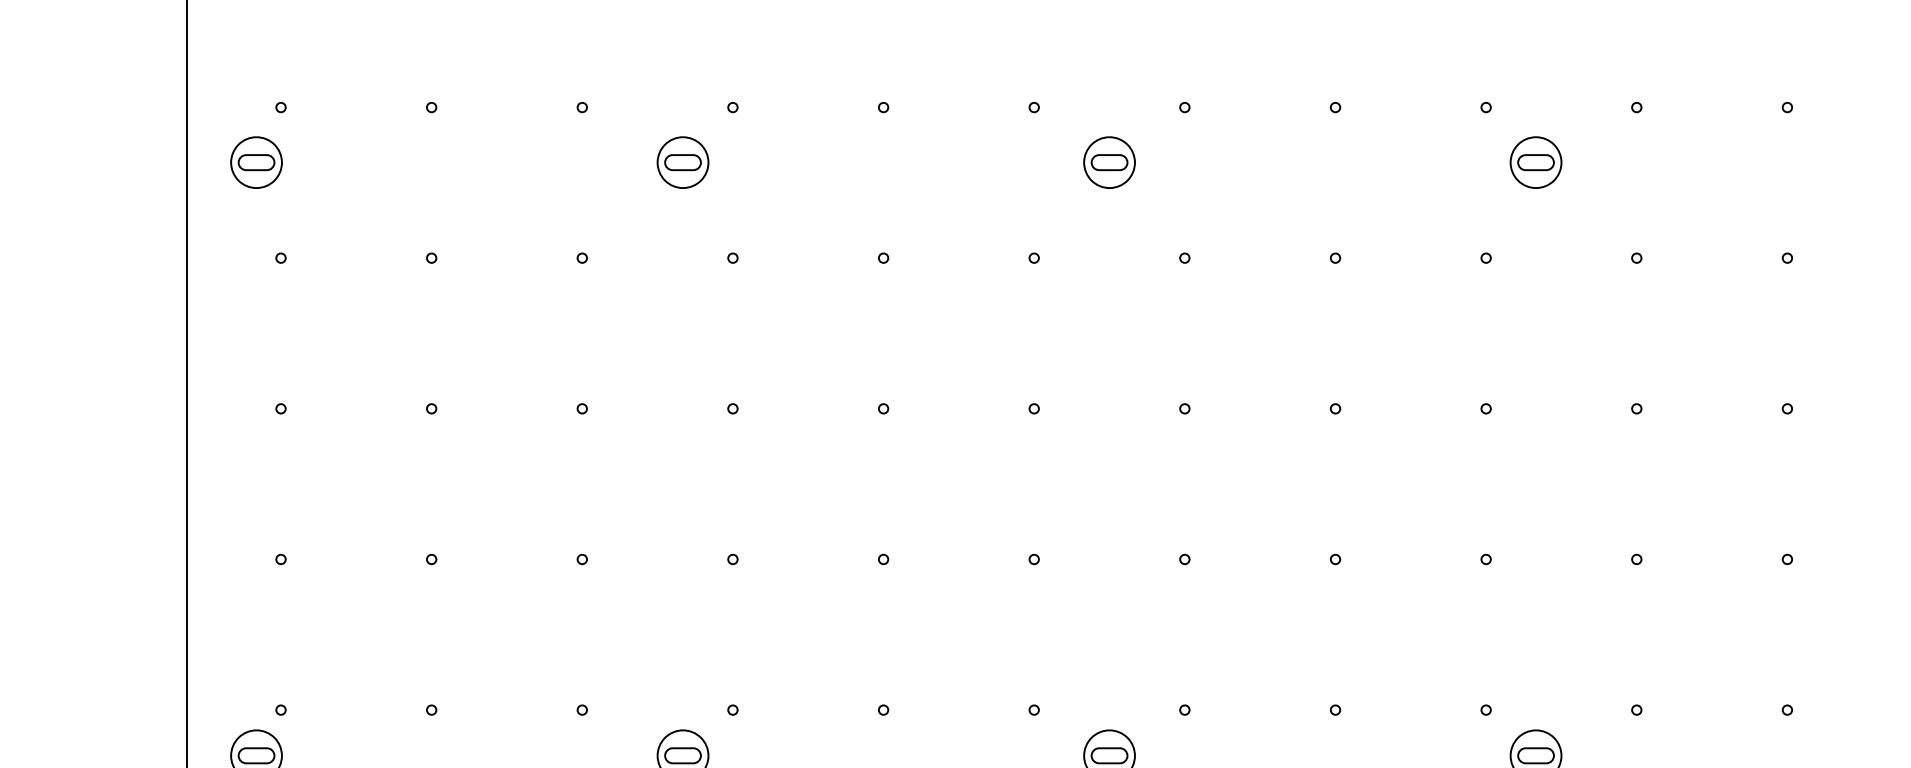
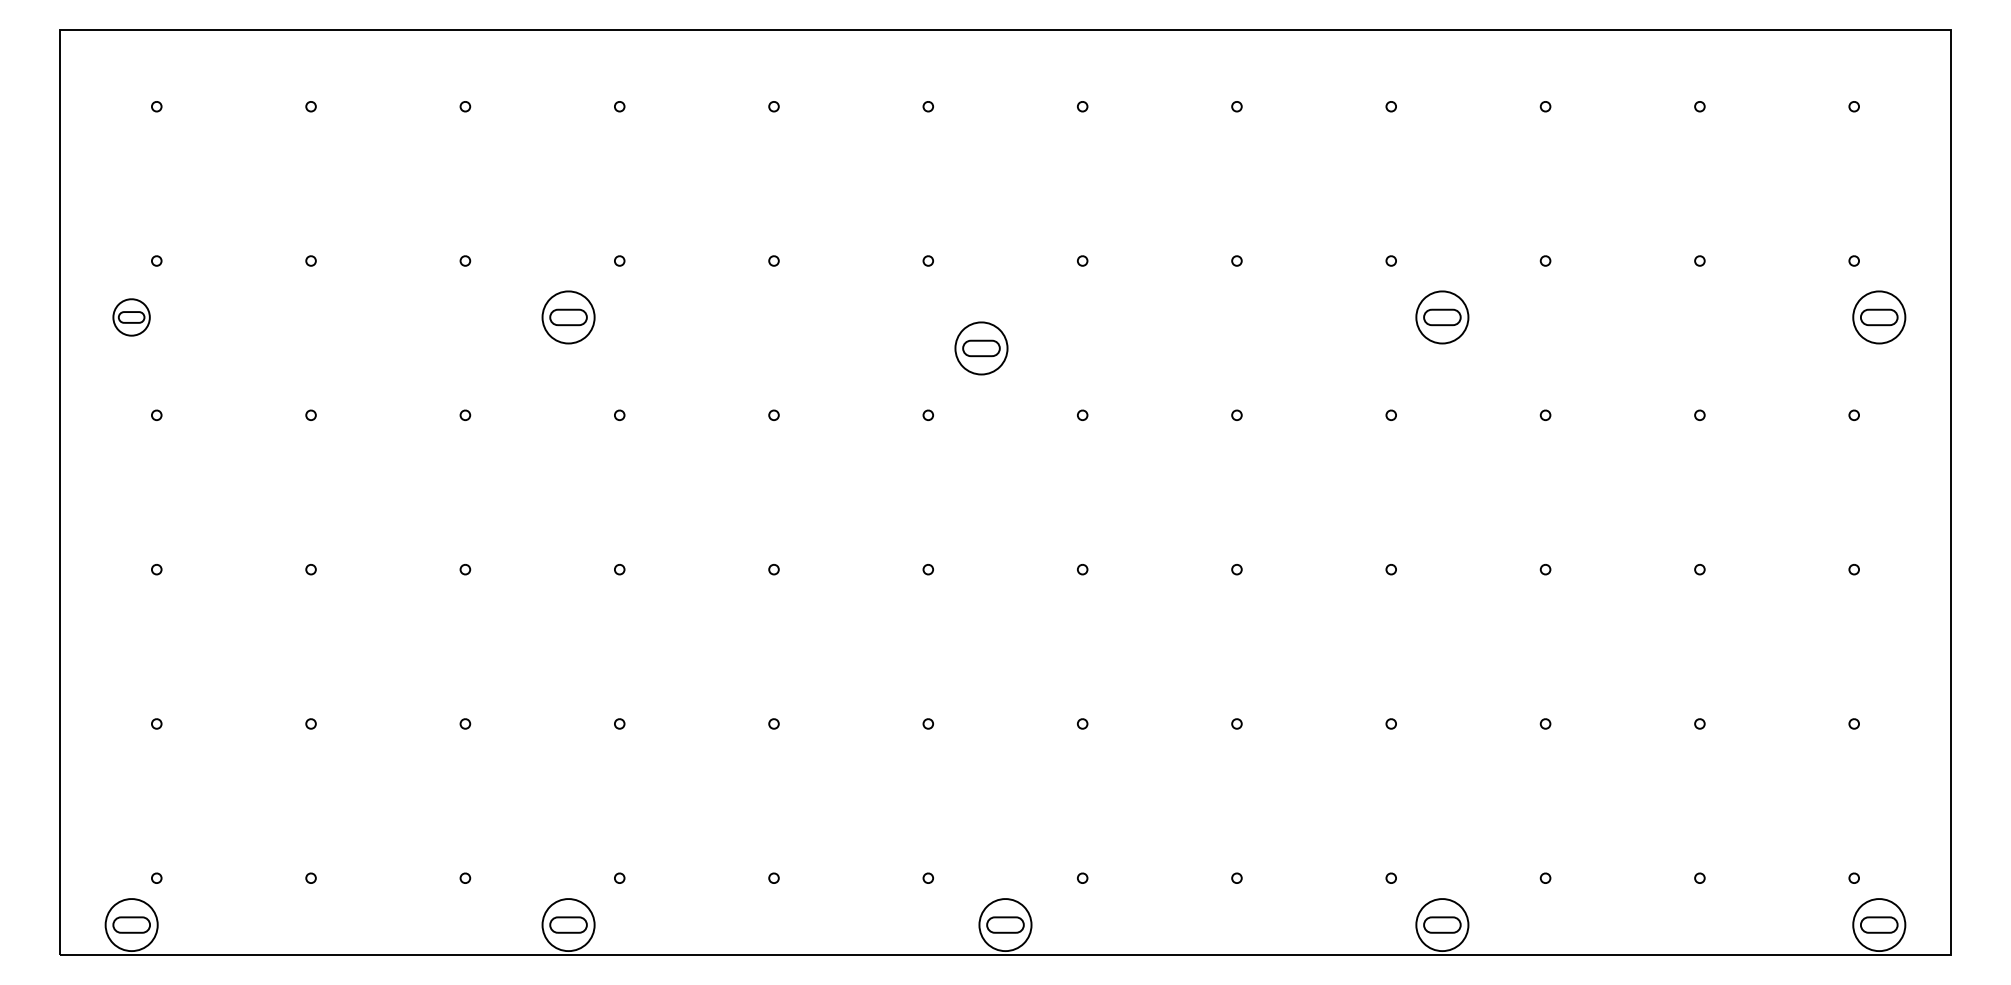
part: (256, 162) -> (131, 317), size x0.7
part: (1109, 162) -> (981, 348), moved

